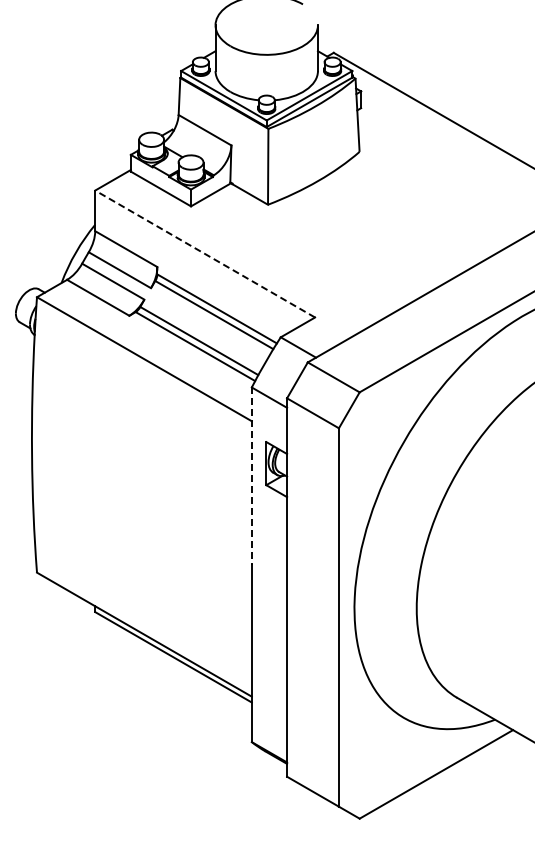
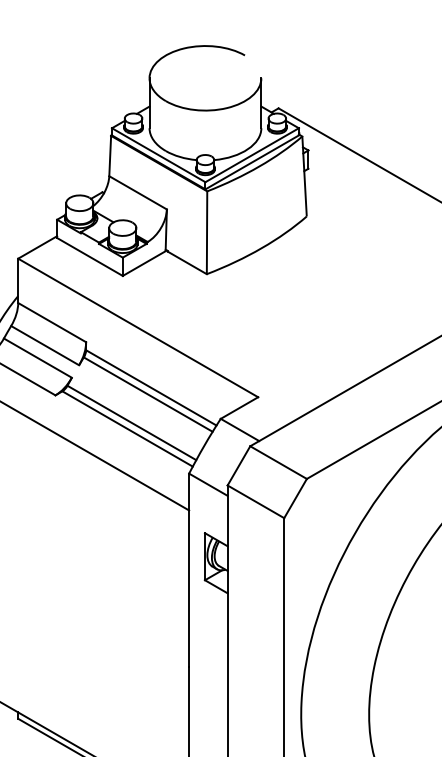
line: (205, 254) -> (138, 328), dashed -> solid
line: (251, 476) -> (188, 570), dashed -> solid

